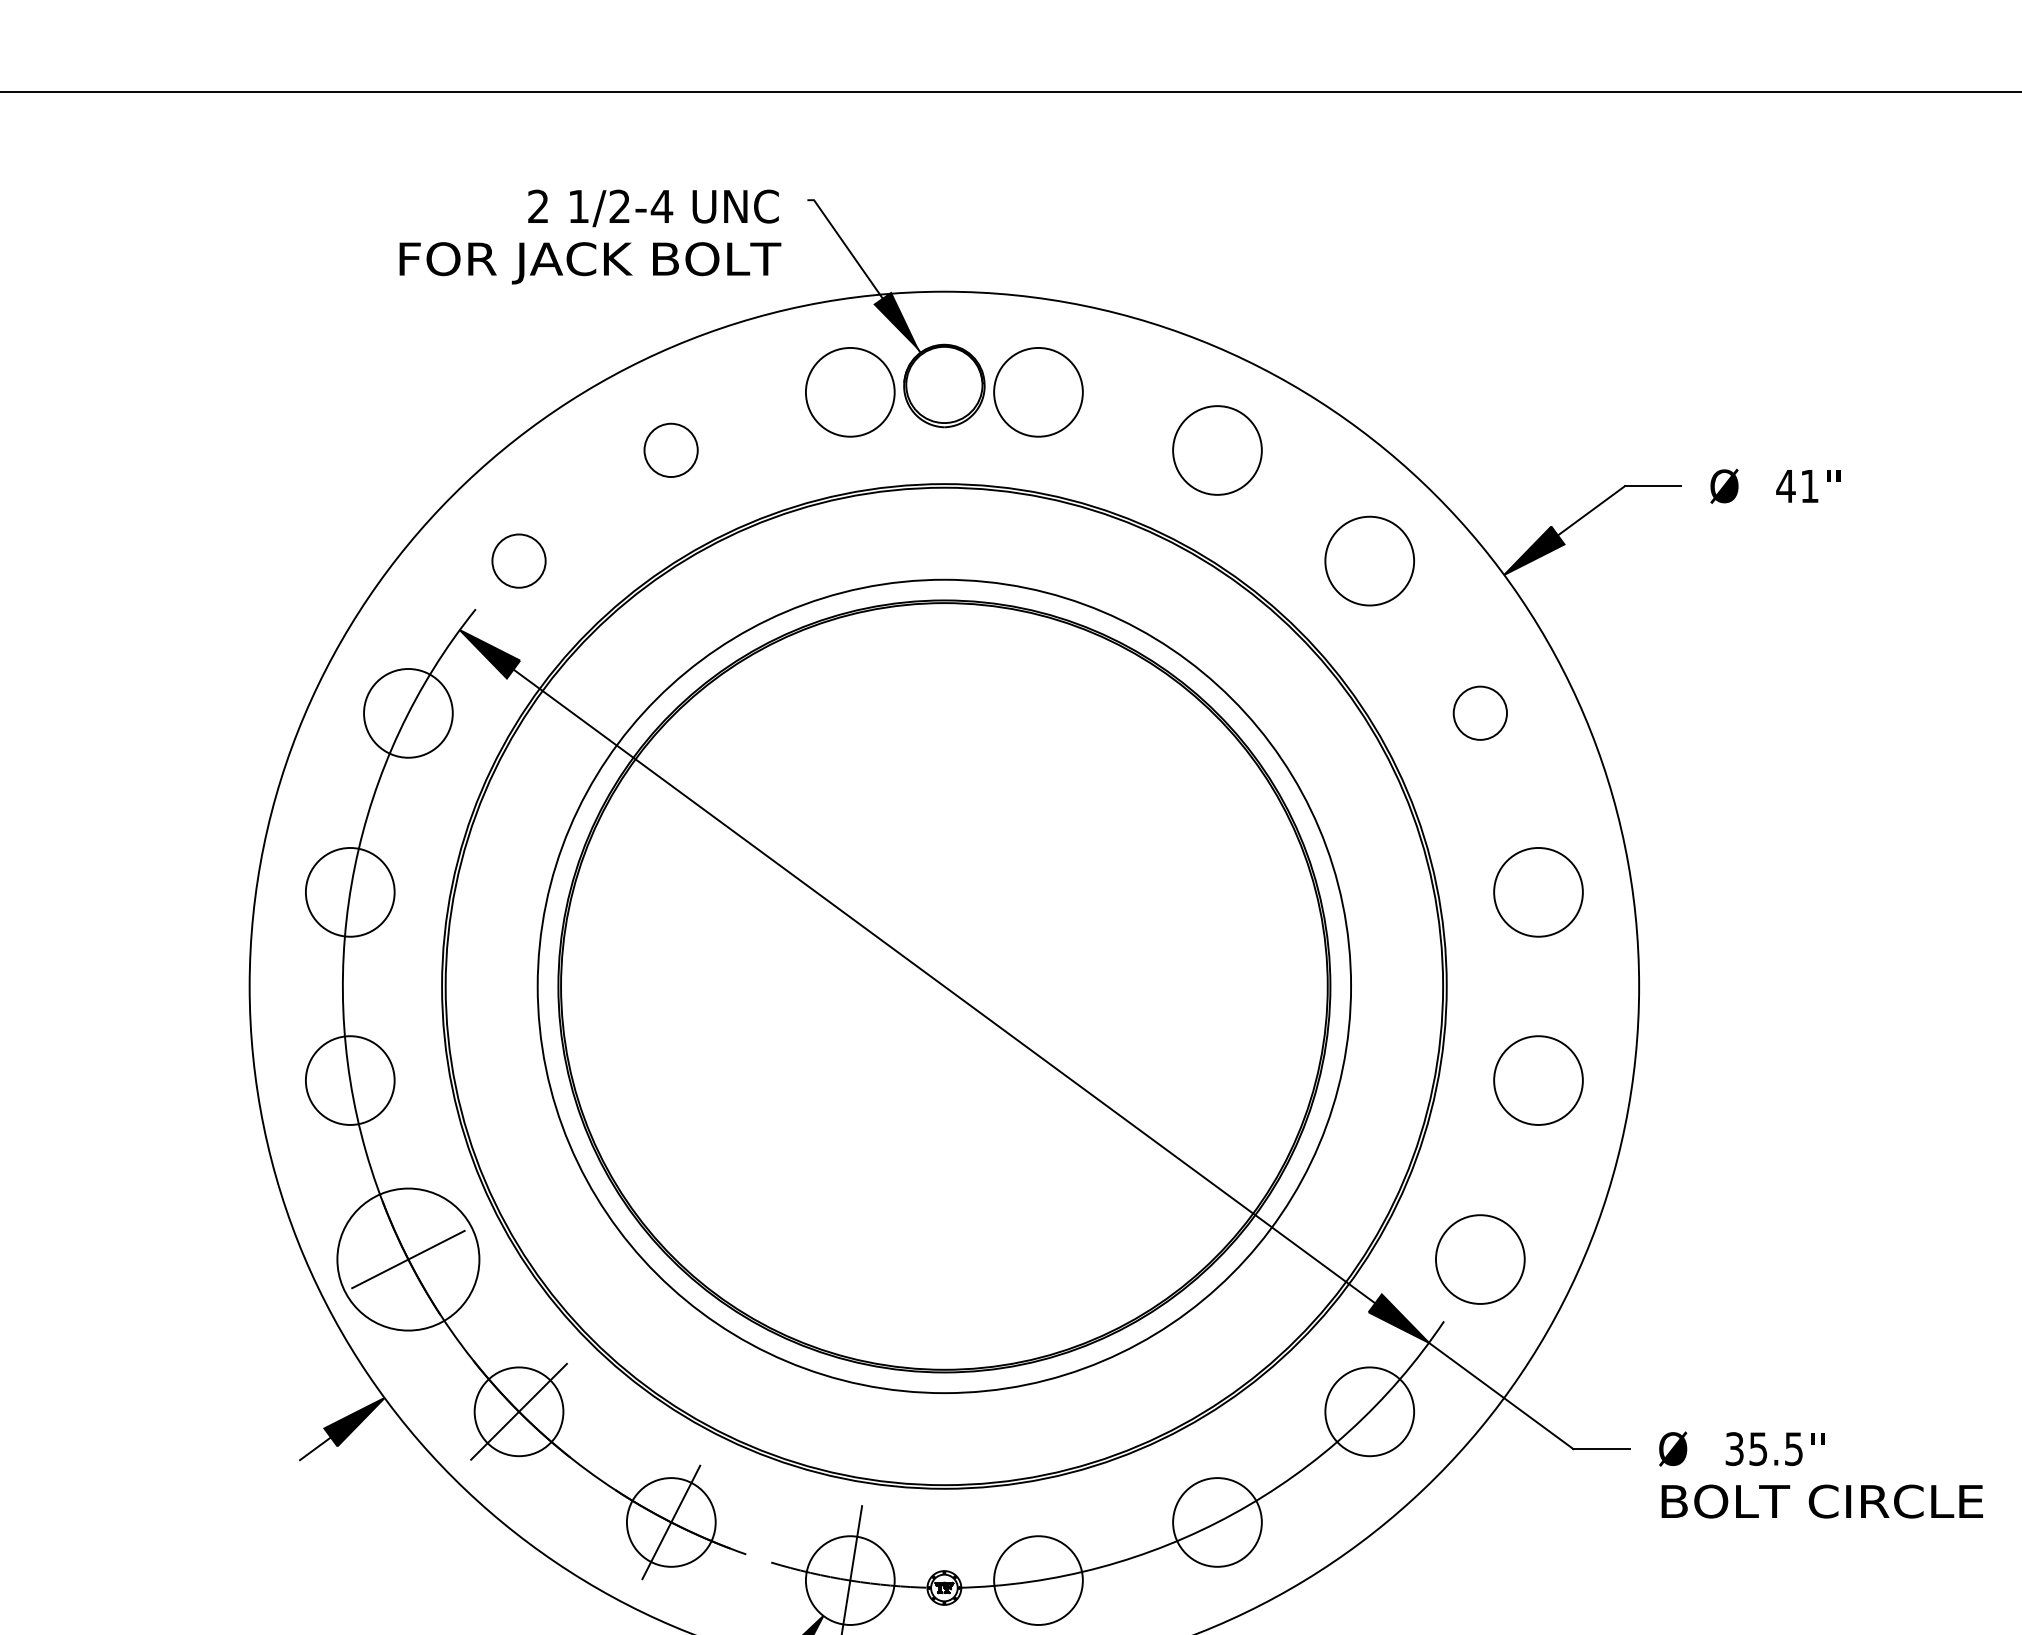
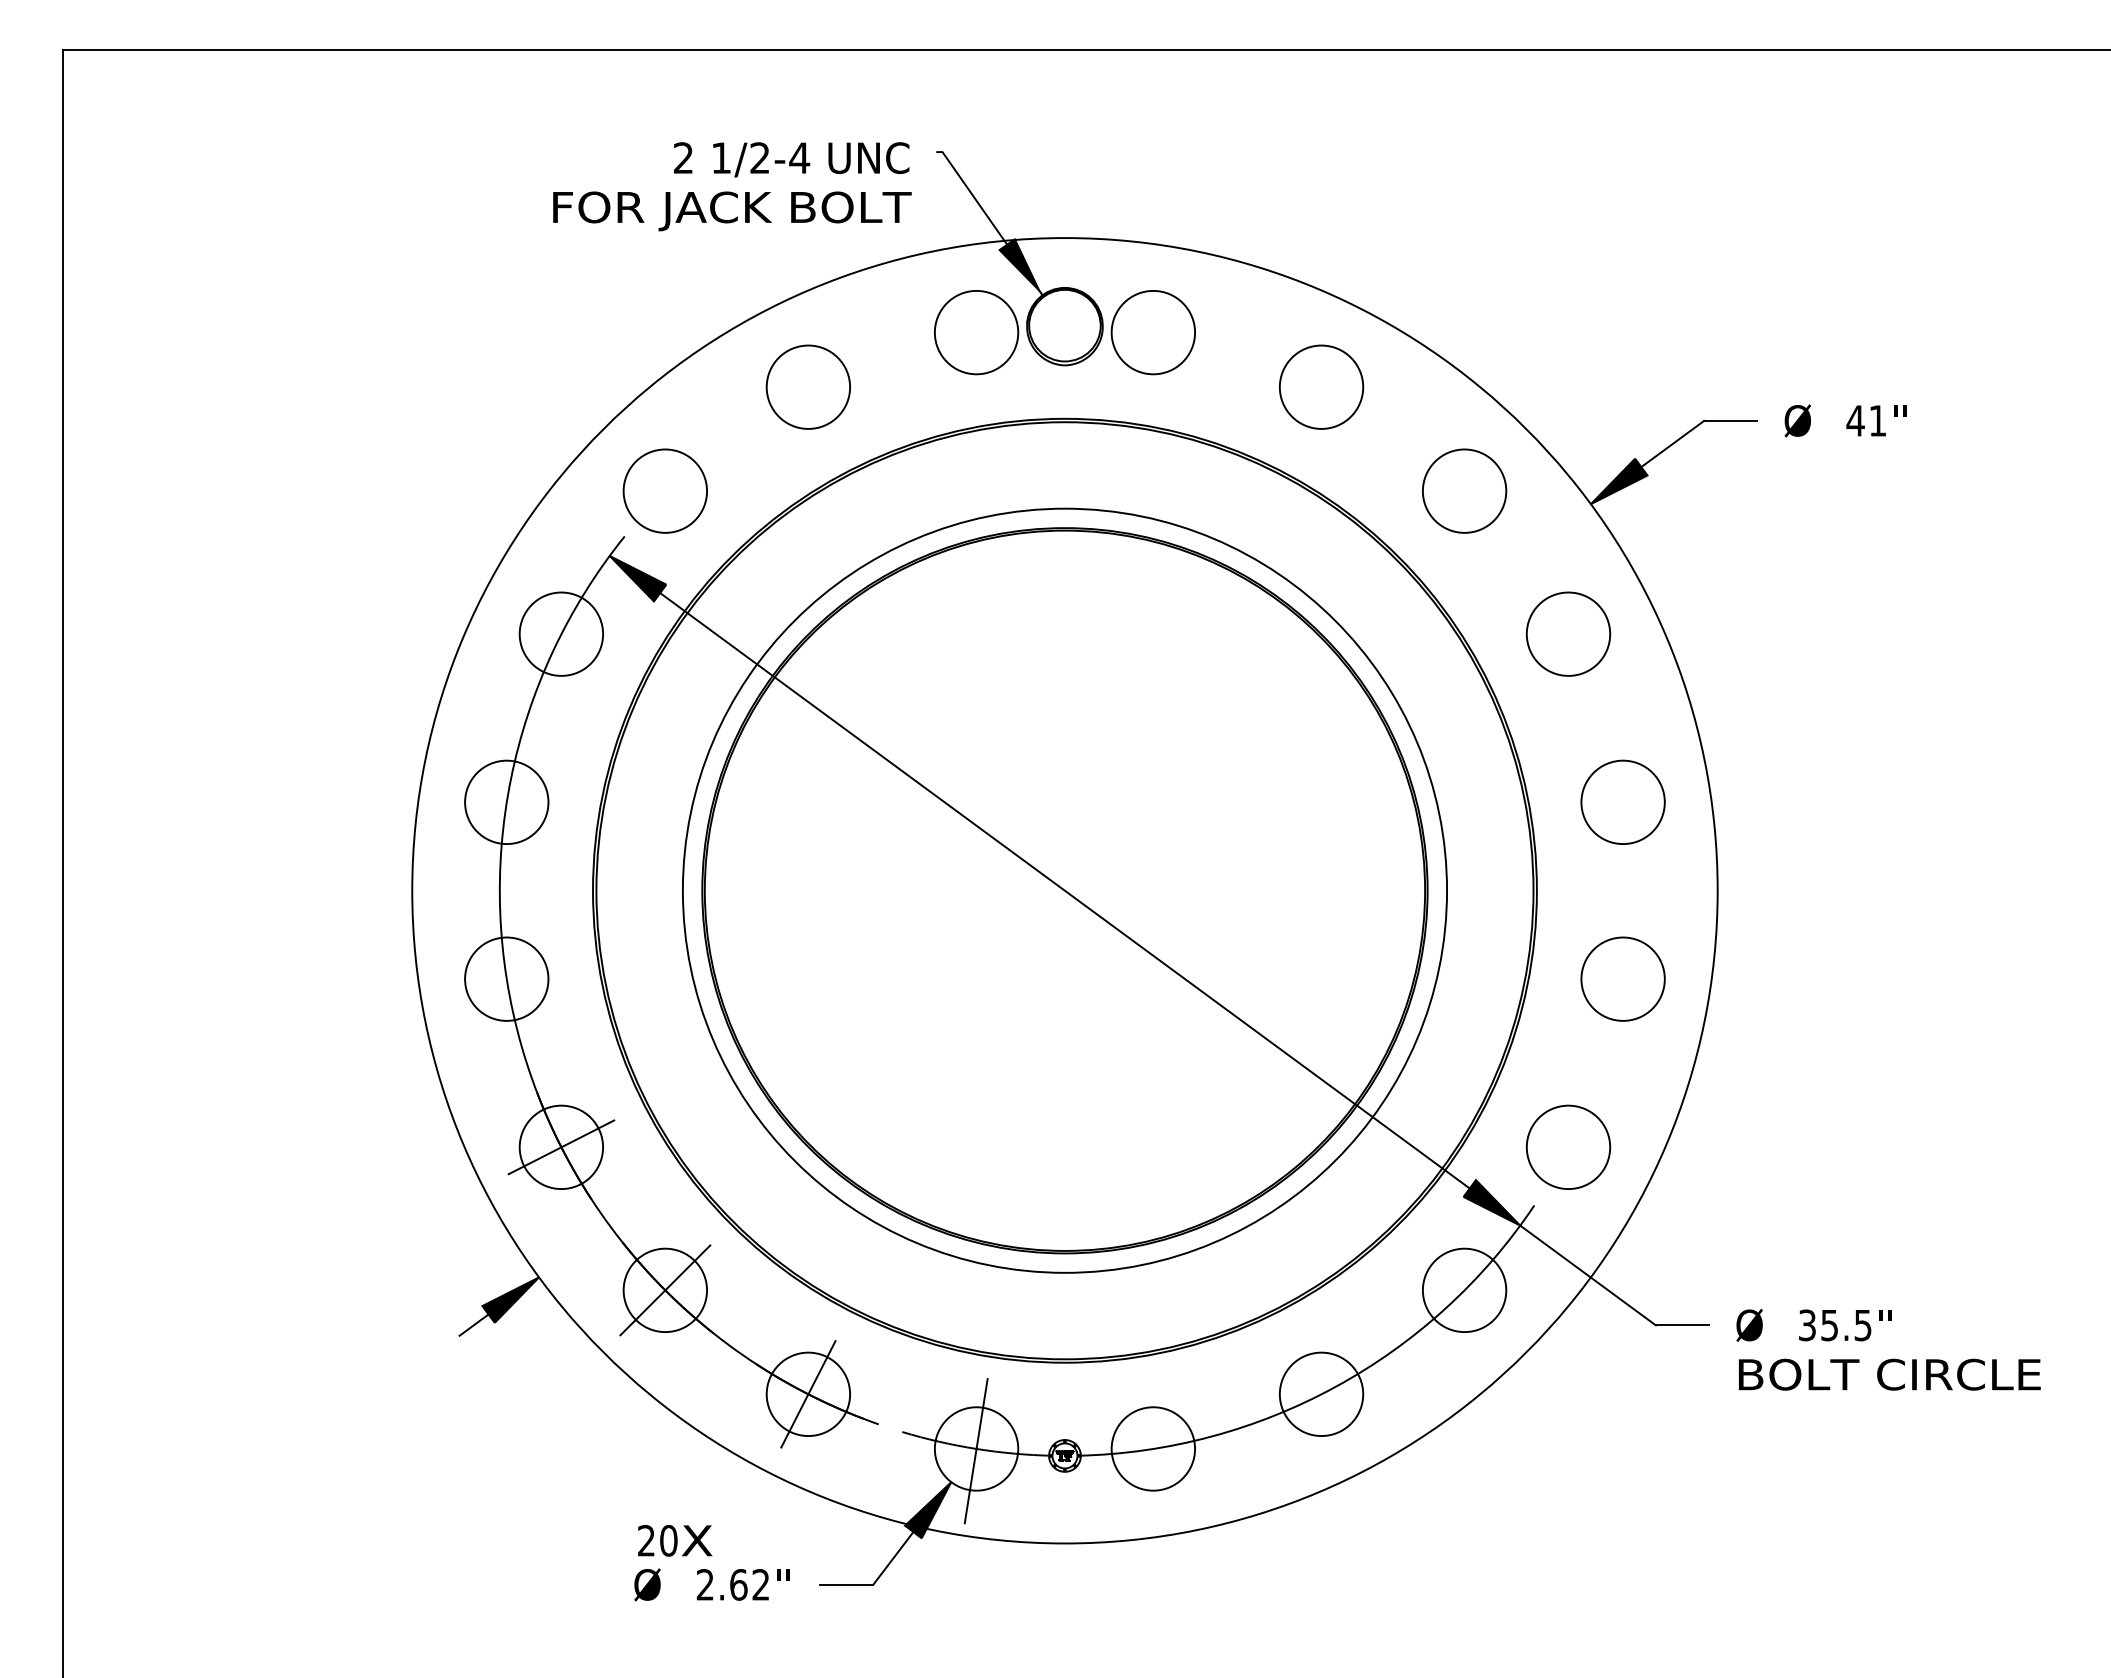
circle: (670, 449) -> (807, 386), size x1.67
circle: (519, 560) -> (665, 490), size x1.67
circle: (1480, 712) -> (1568, 633), size x1.67
circle: (408, 1259) -> (561, 1147), size x0.62

